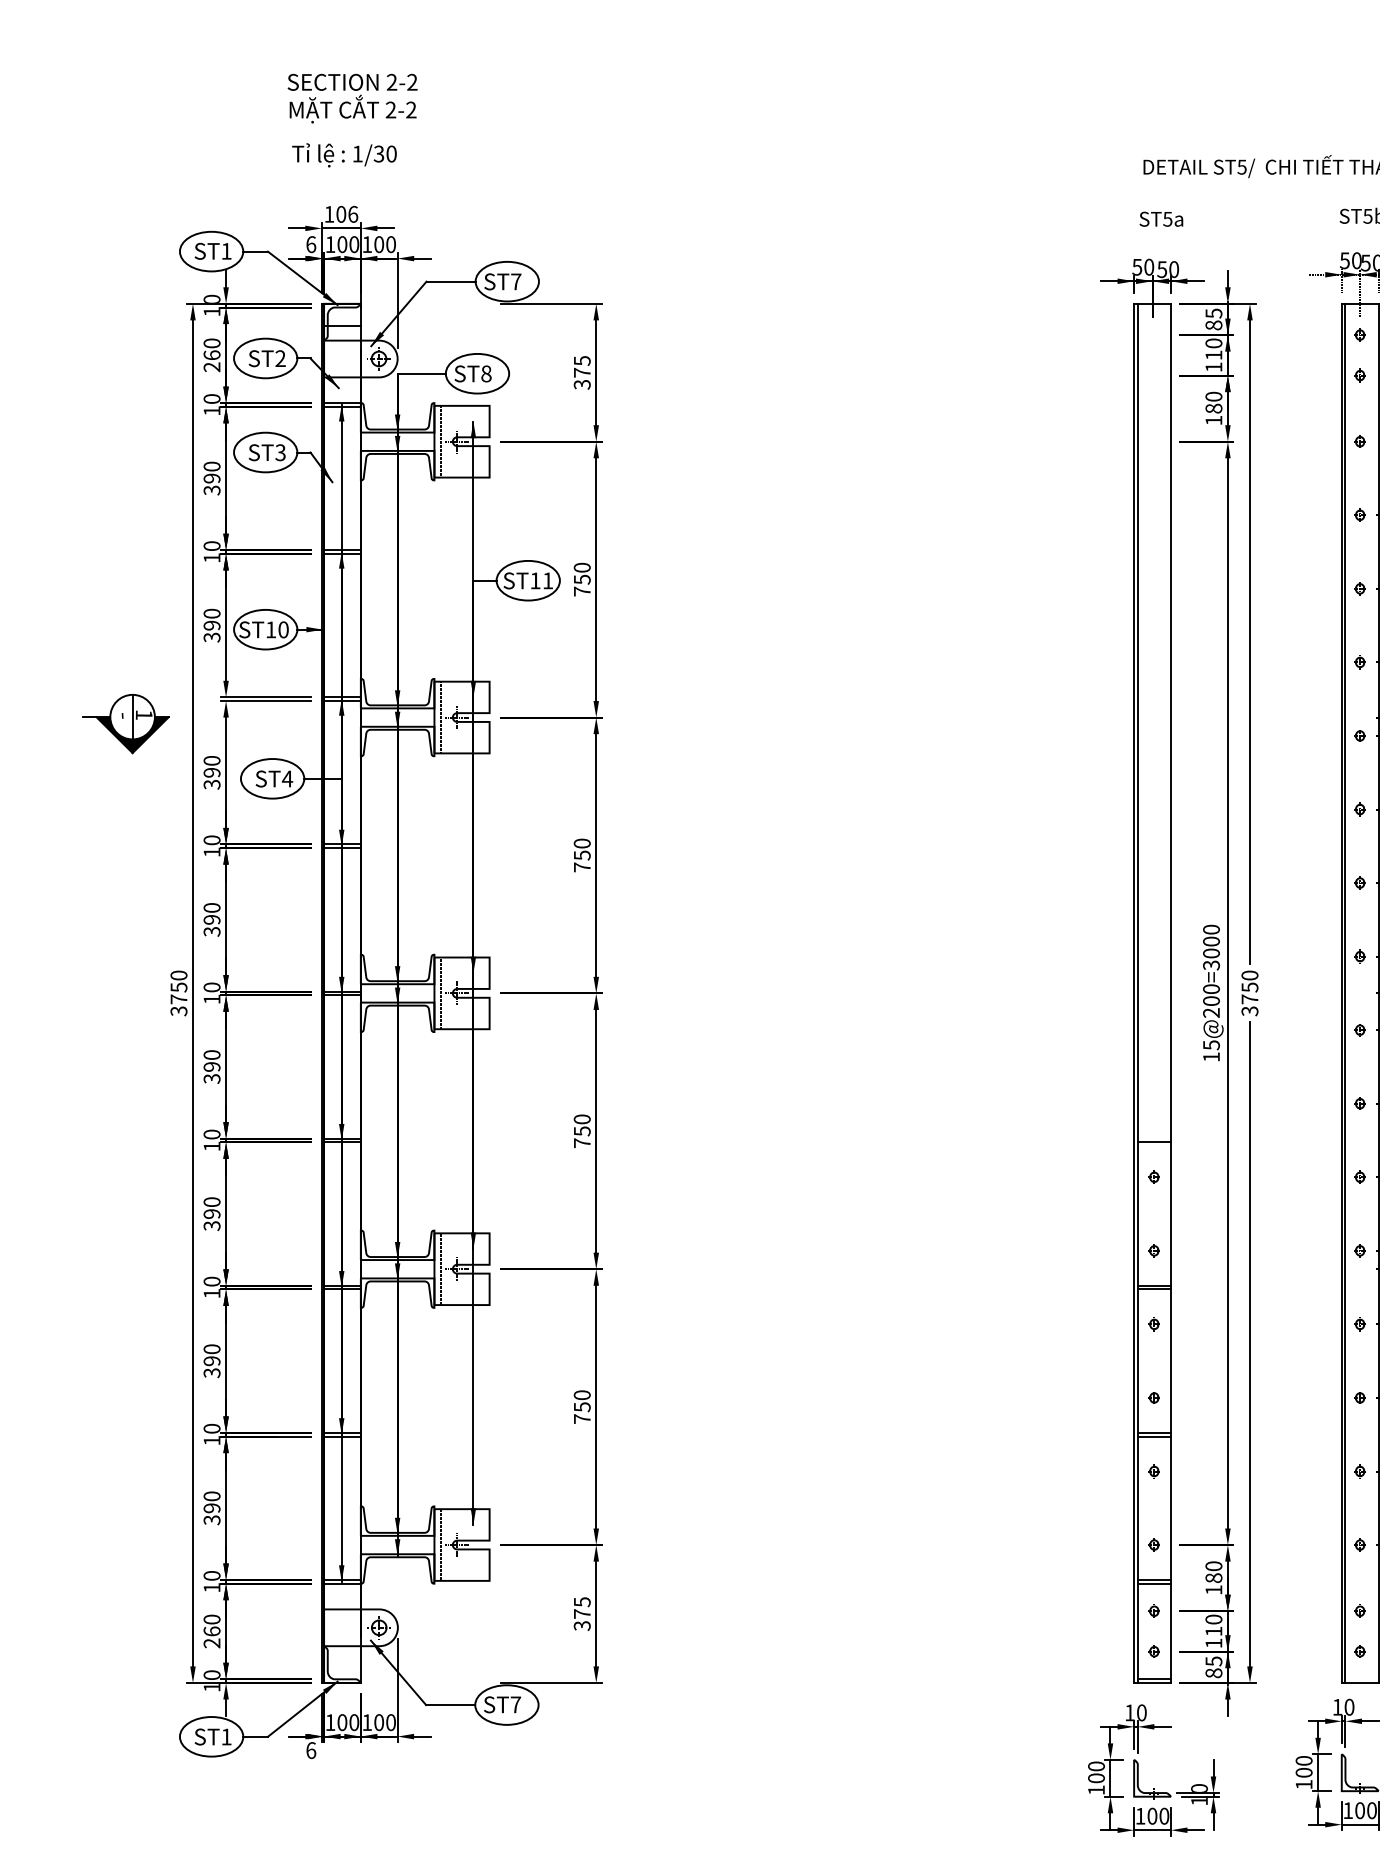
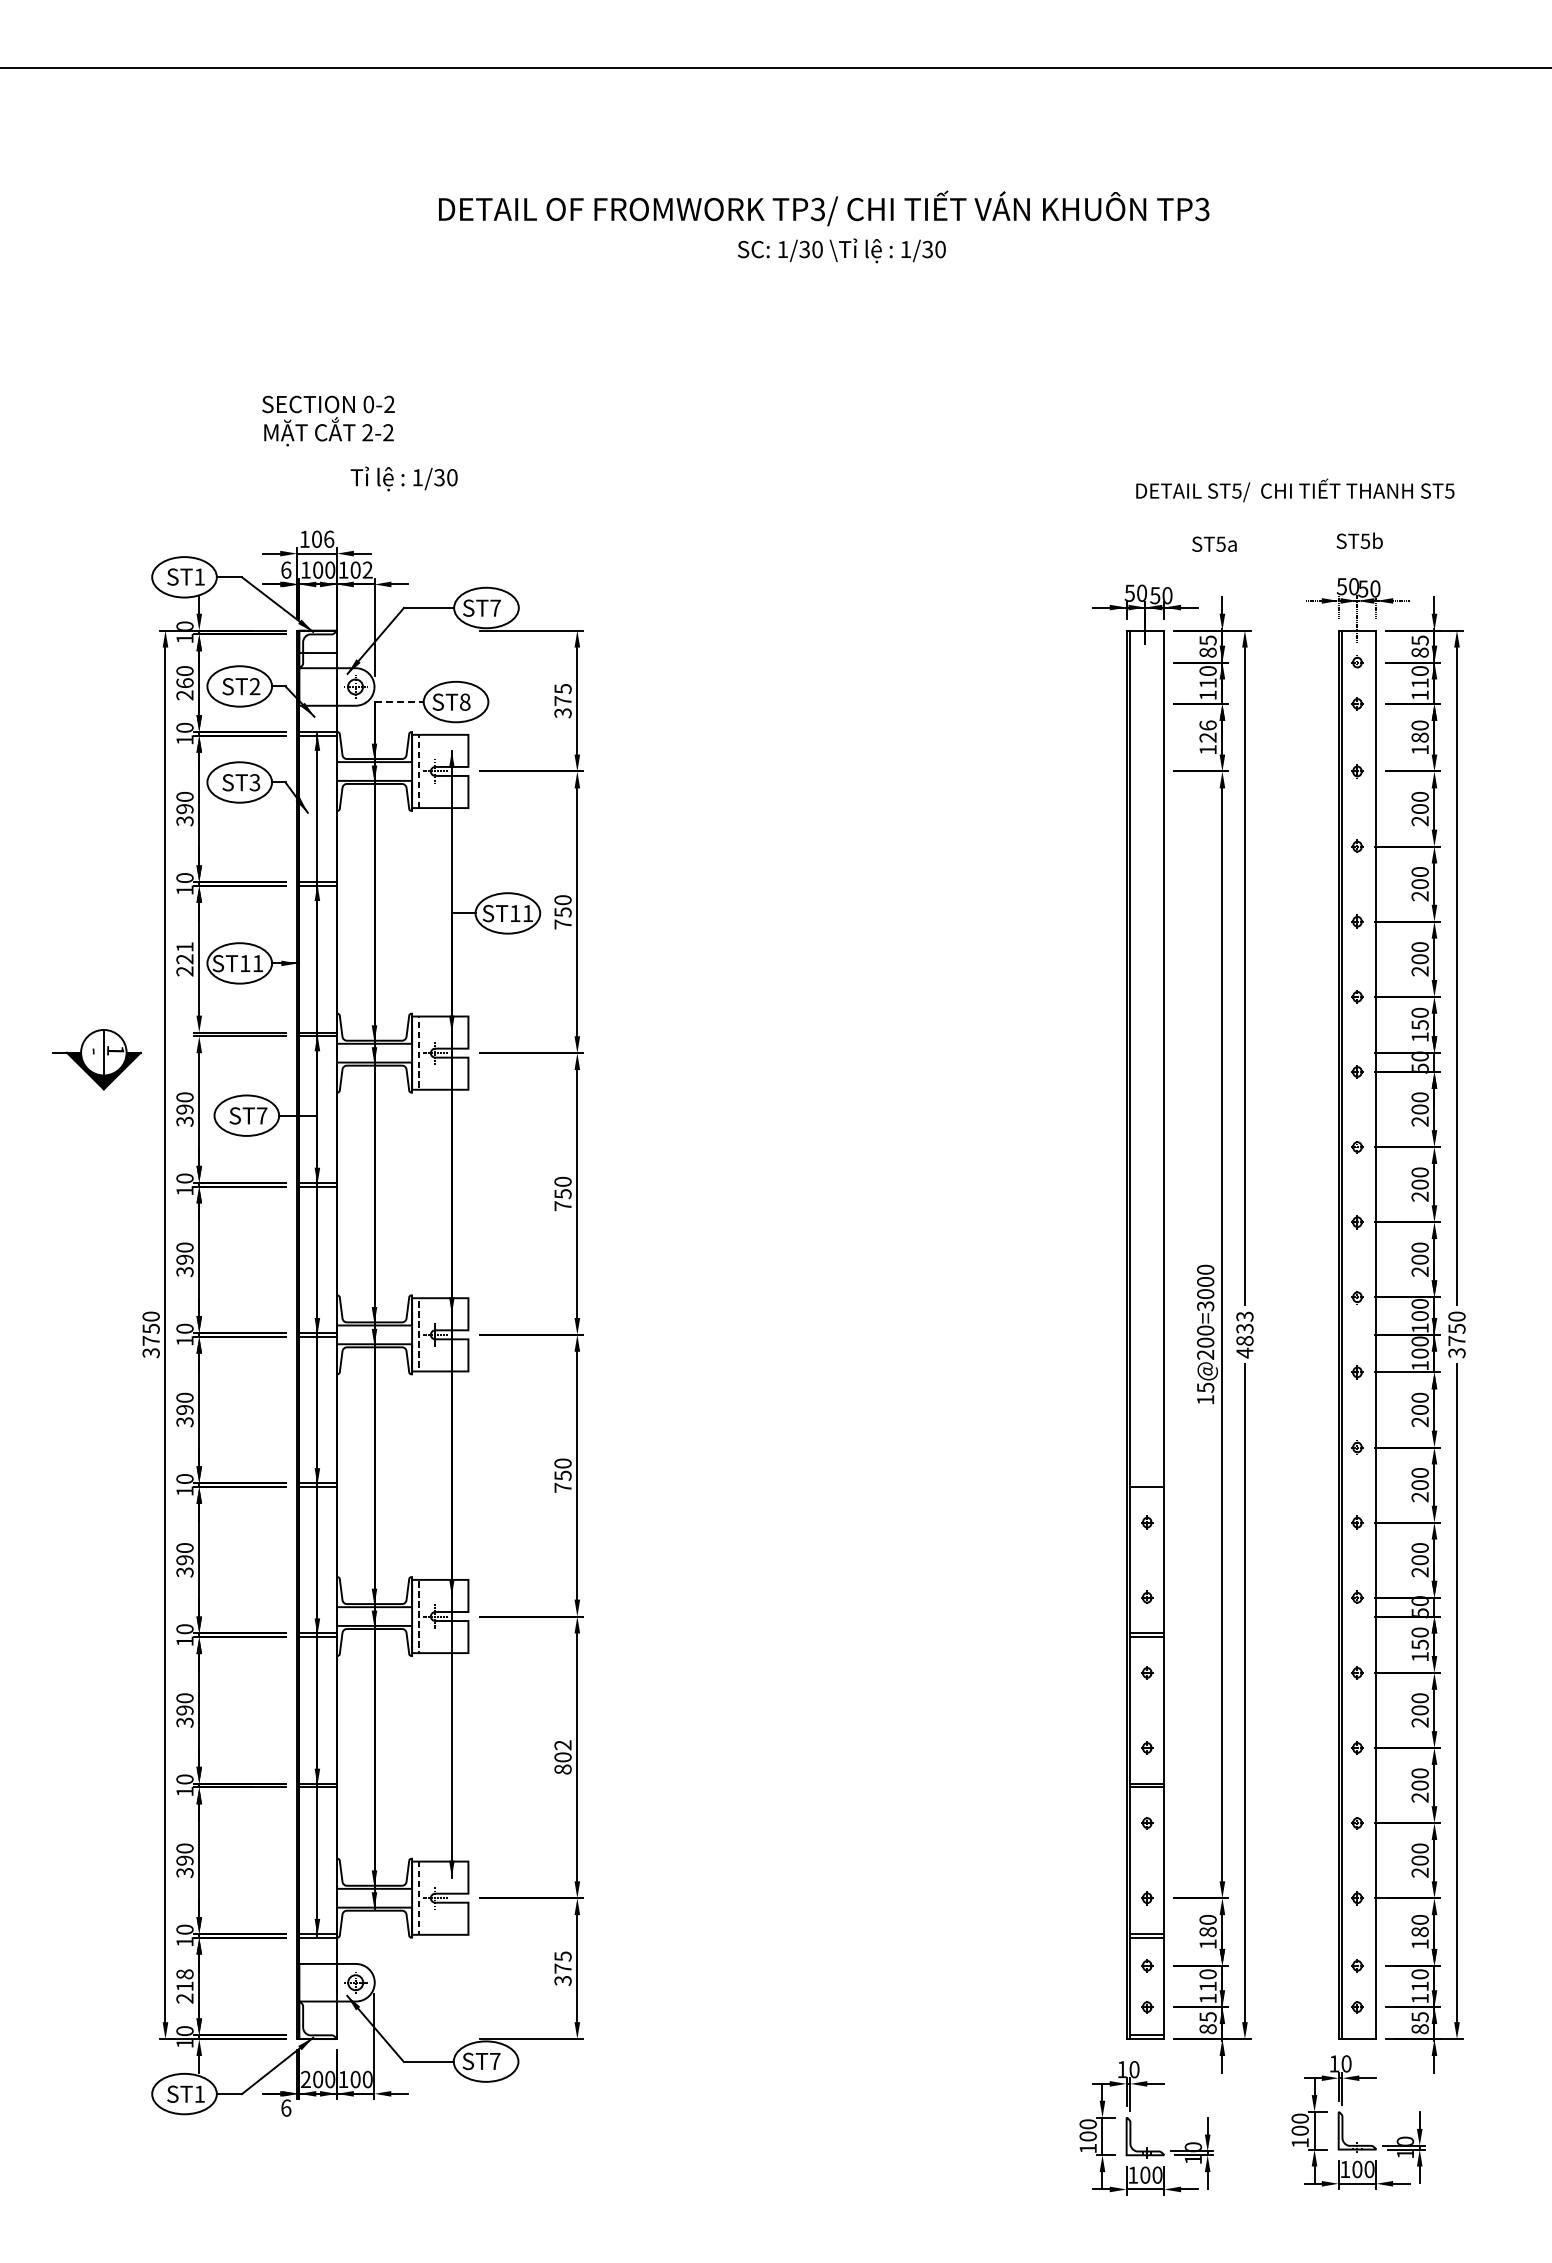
text: (391, 82) -> (368, 404), 2-2 -> 0-2
text: (343, 154) -> (403, 478), moved
text: (1161, 218) -> (1214, 543), moved
text: (390, 243) -> (367, 569), 100 -> 102
line: (422, 374) -> (399, 702), solid -> dashed
text: (1213, 402) -> (1207, 731), 180 -> 126
text: (211, 625) -> (184, 959), 390 -> 221
text: (283, 629) -> (257, 963), ST10 -> ST11
text: (286, 778) -> (261, 1115), ST4 -> ST7
text: (1249, 993) -> (1244, 1334), 3750 -> 4833
text: (581, 1407) -> (562, 1757), 750 -> 802
text: (211, 1625) -> (184, 1980), 260 -> 218
text: (330, 1721) -> (305, 2078), 100 -> 200

